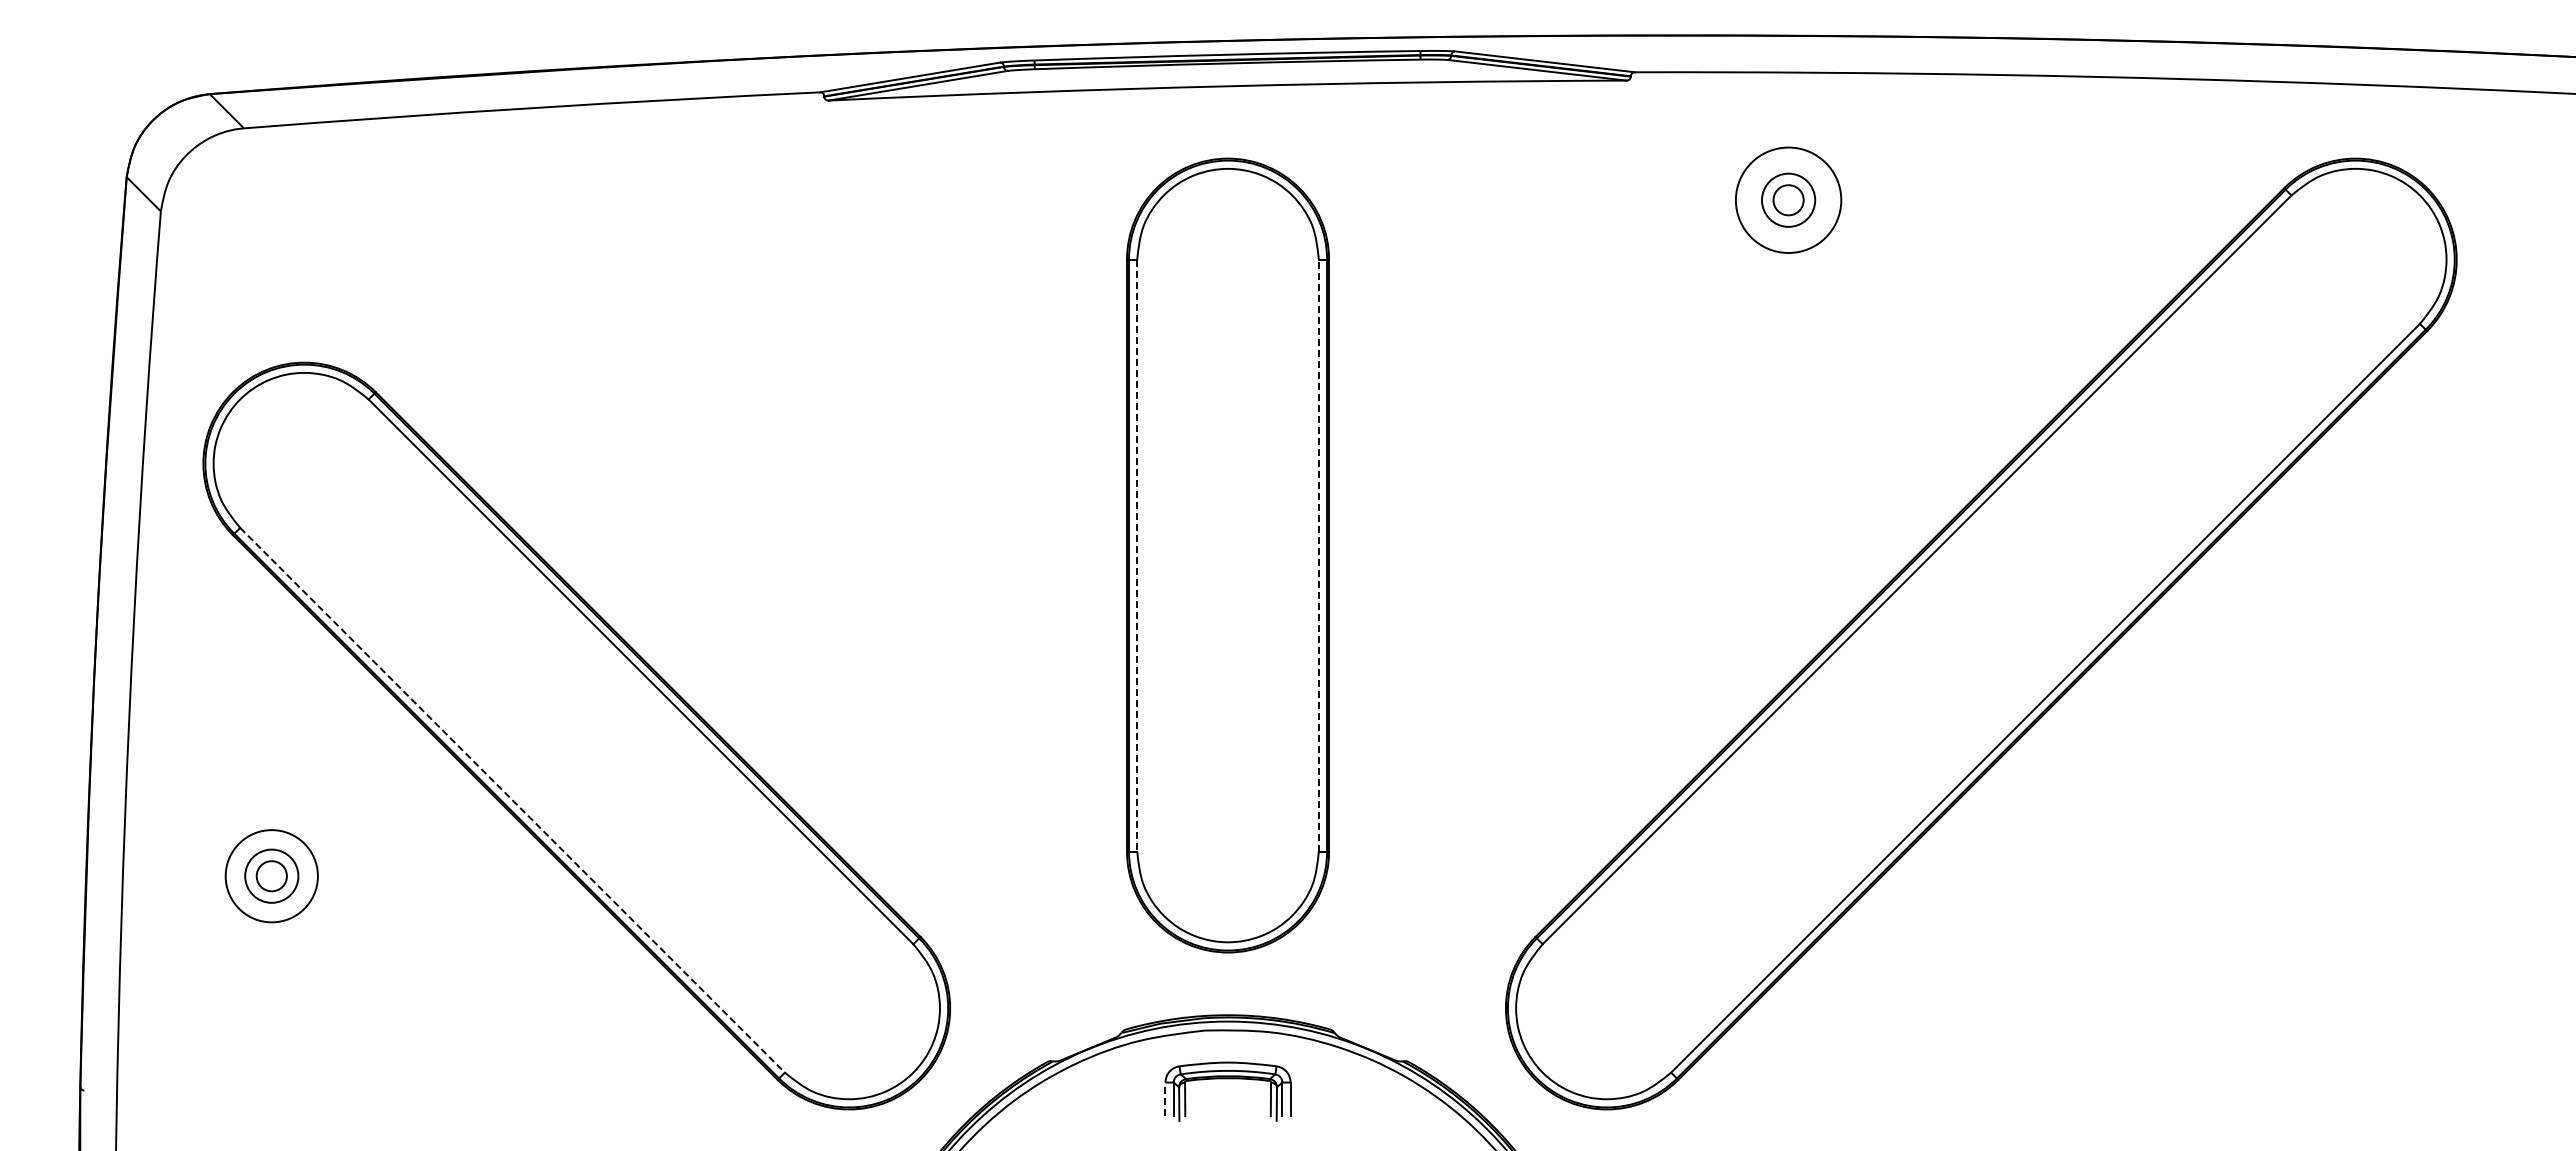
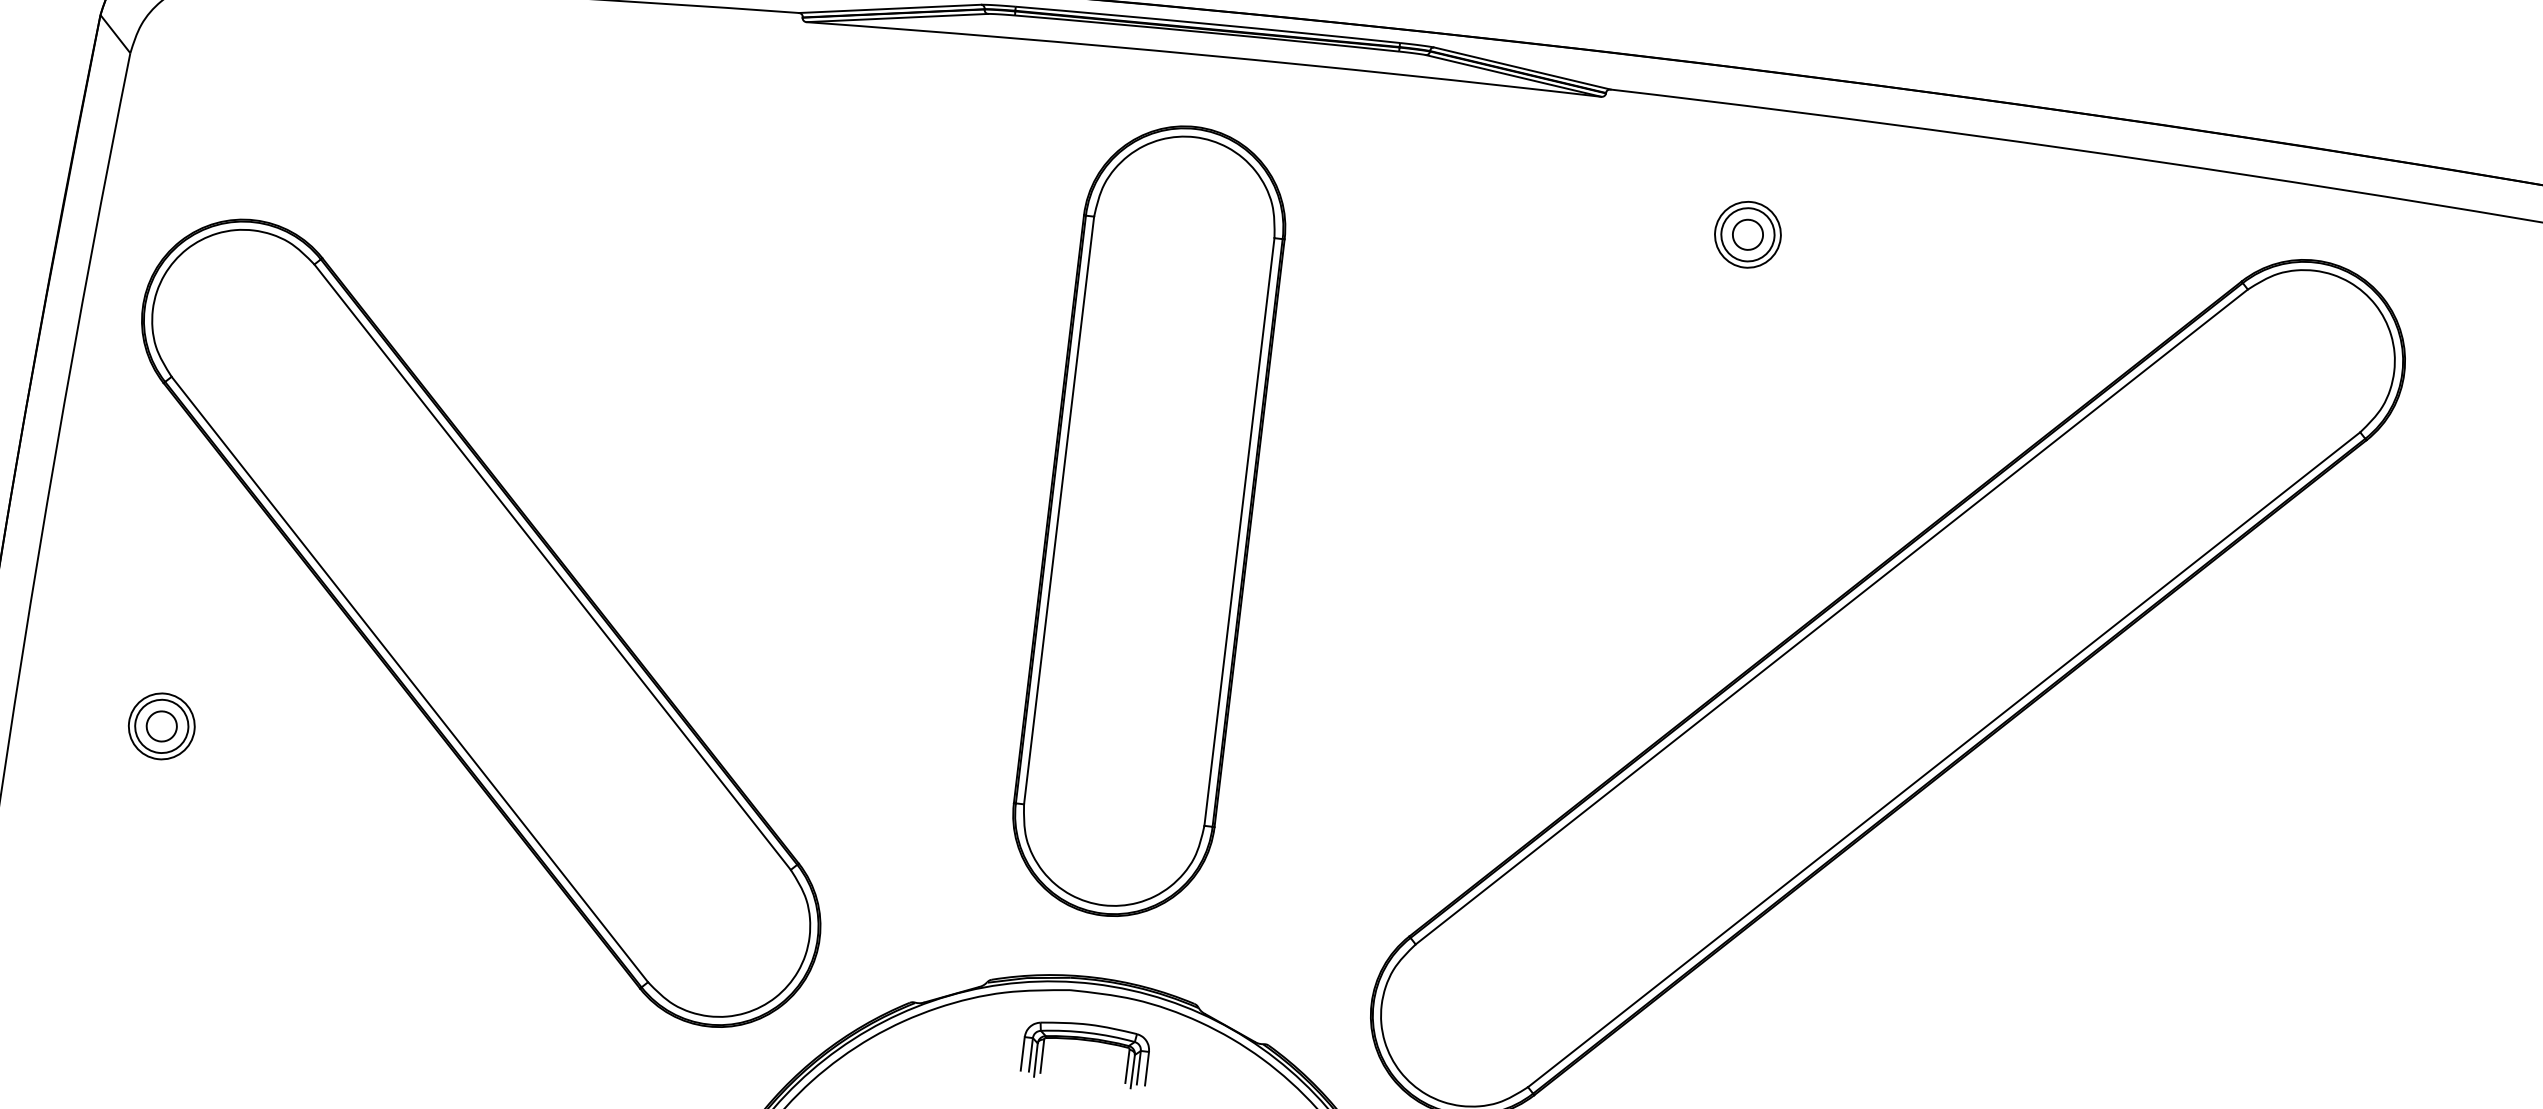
circle: (1788, 200) -> (1747, 235), size x0.62
line: (1137, 555) -> (1059, 510), dashed -> solid
line: (1318, 555) -> (1239, 531), dashed -> solid
line: (512, 800) -> (409, 679), dashed -> solid
circle: (271, 876) -> (161, 726), size x0.71
line: (1165, 1099) -> (1022, 1053), dashed -> solid

